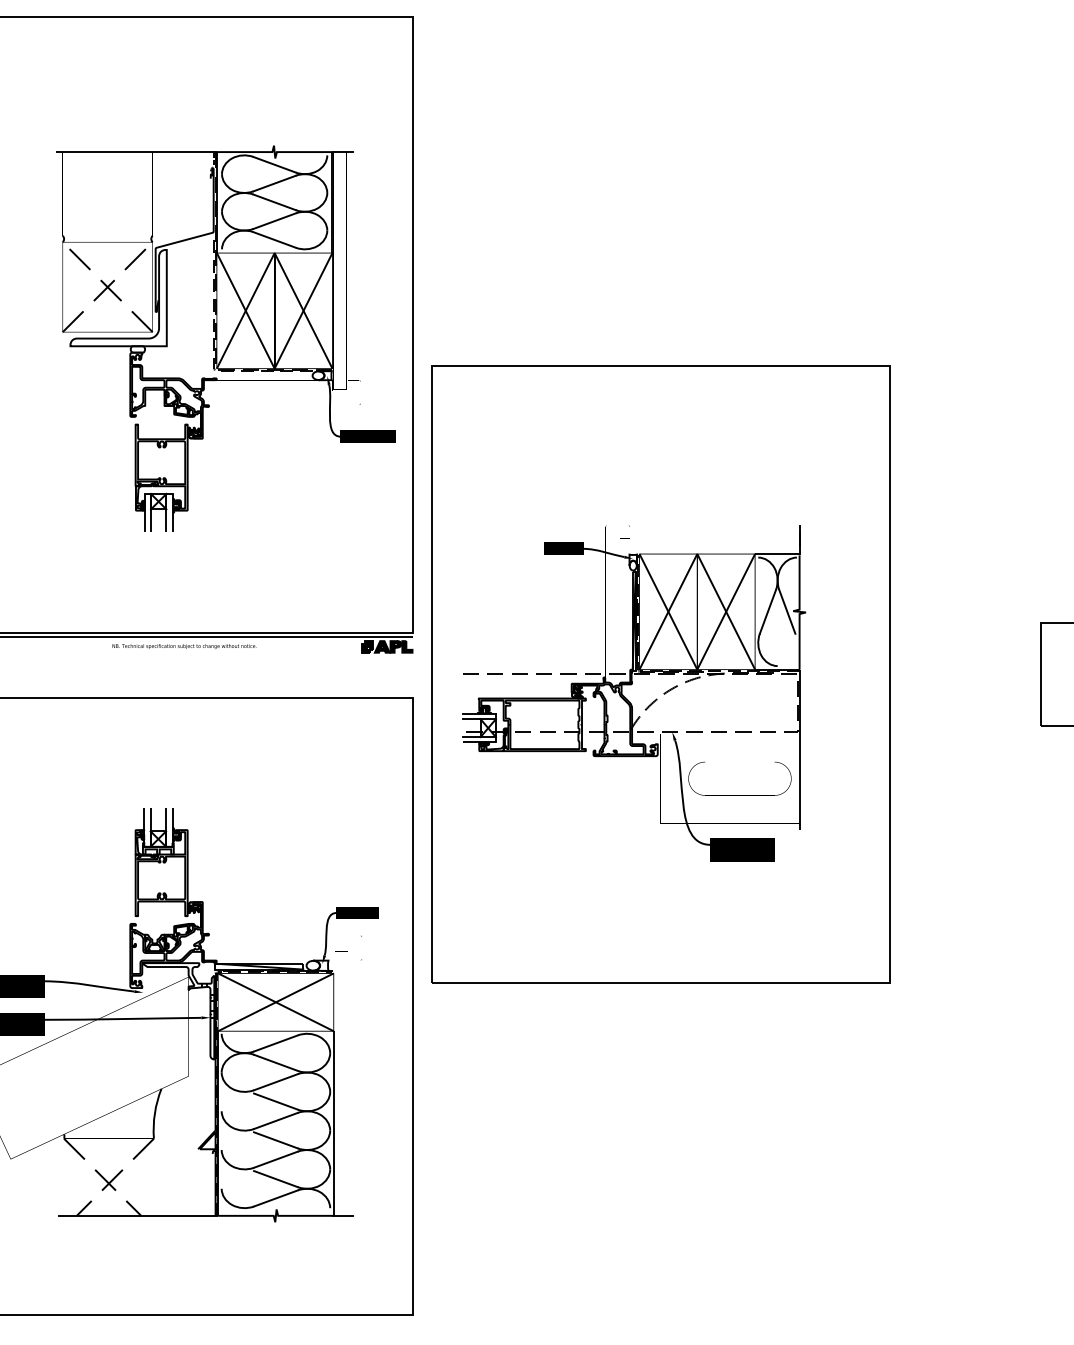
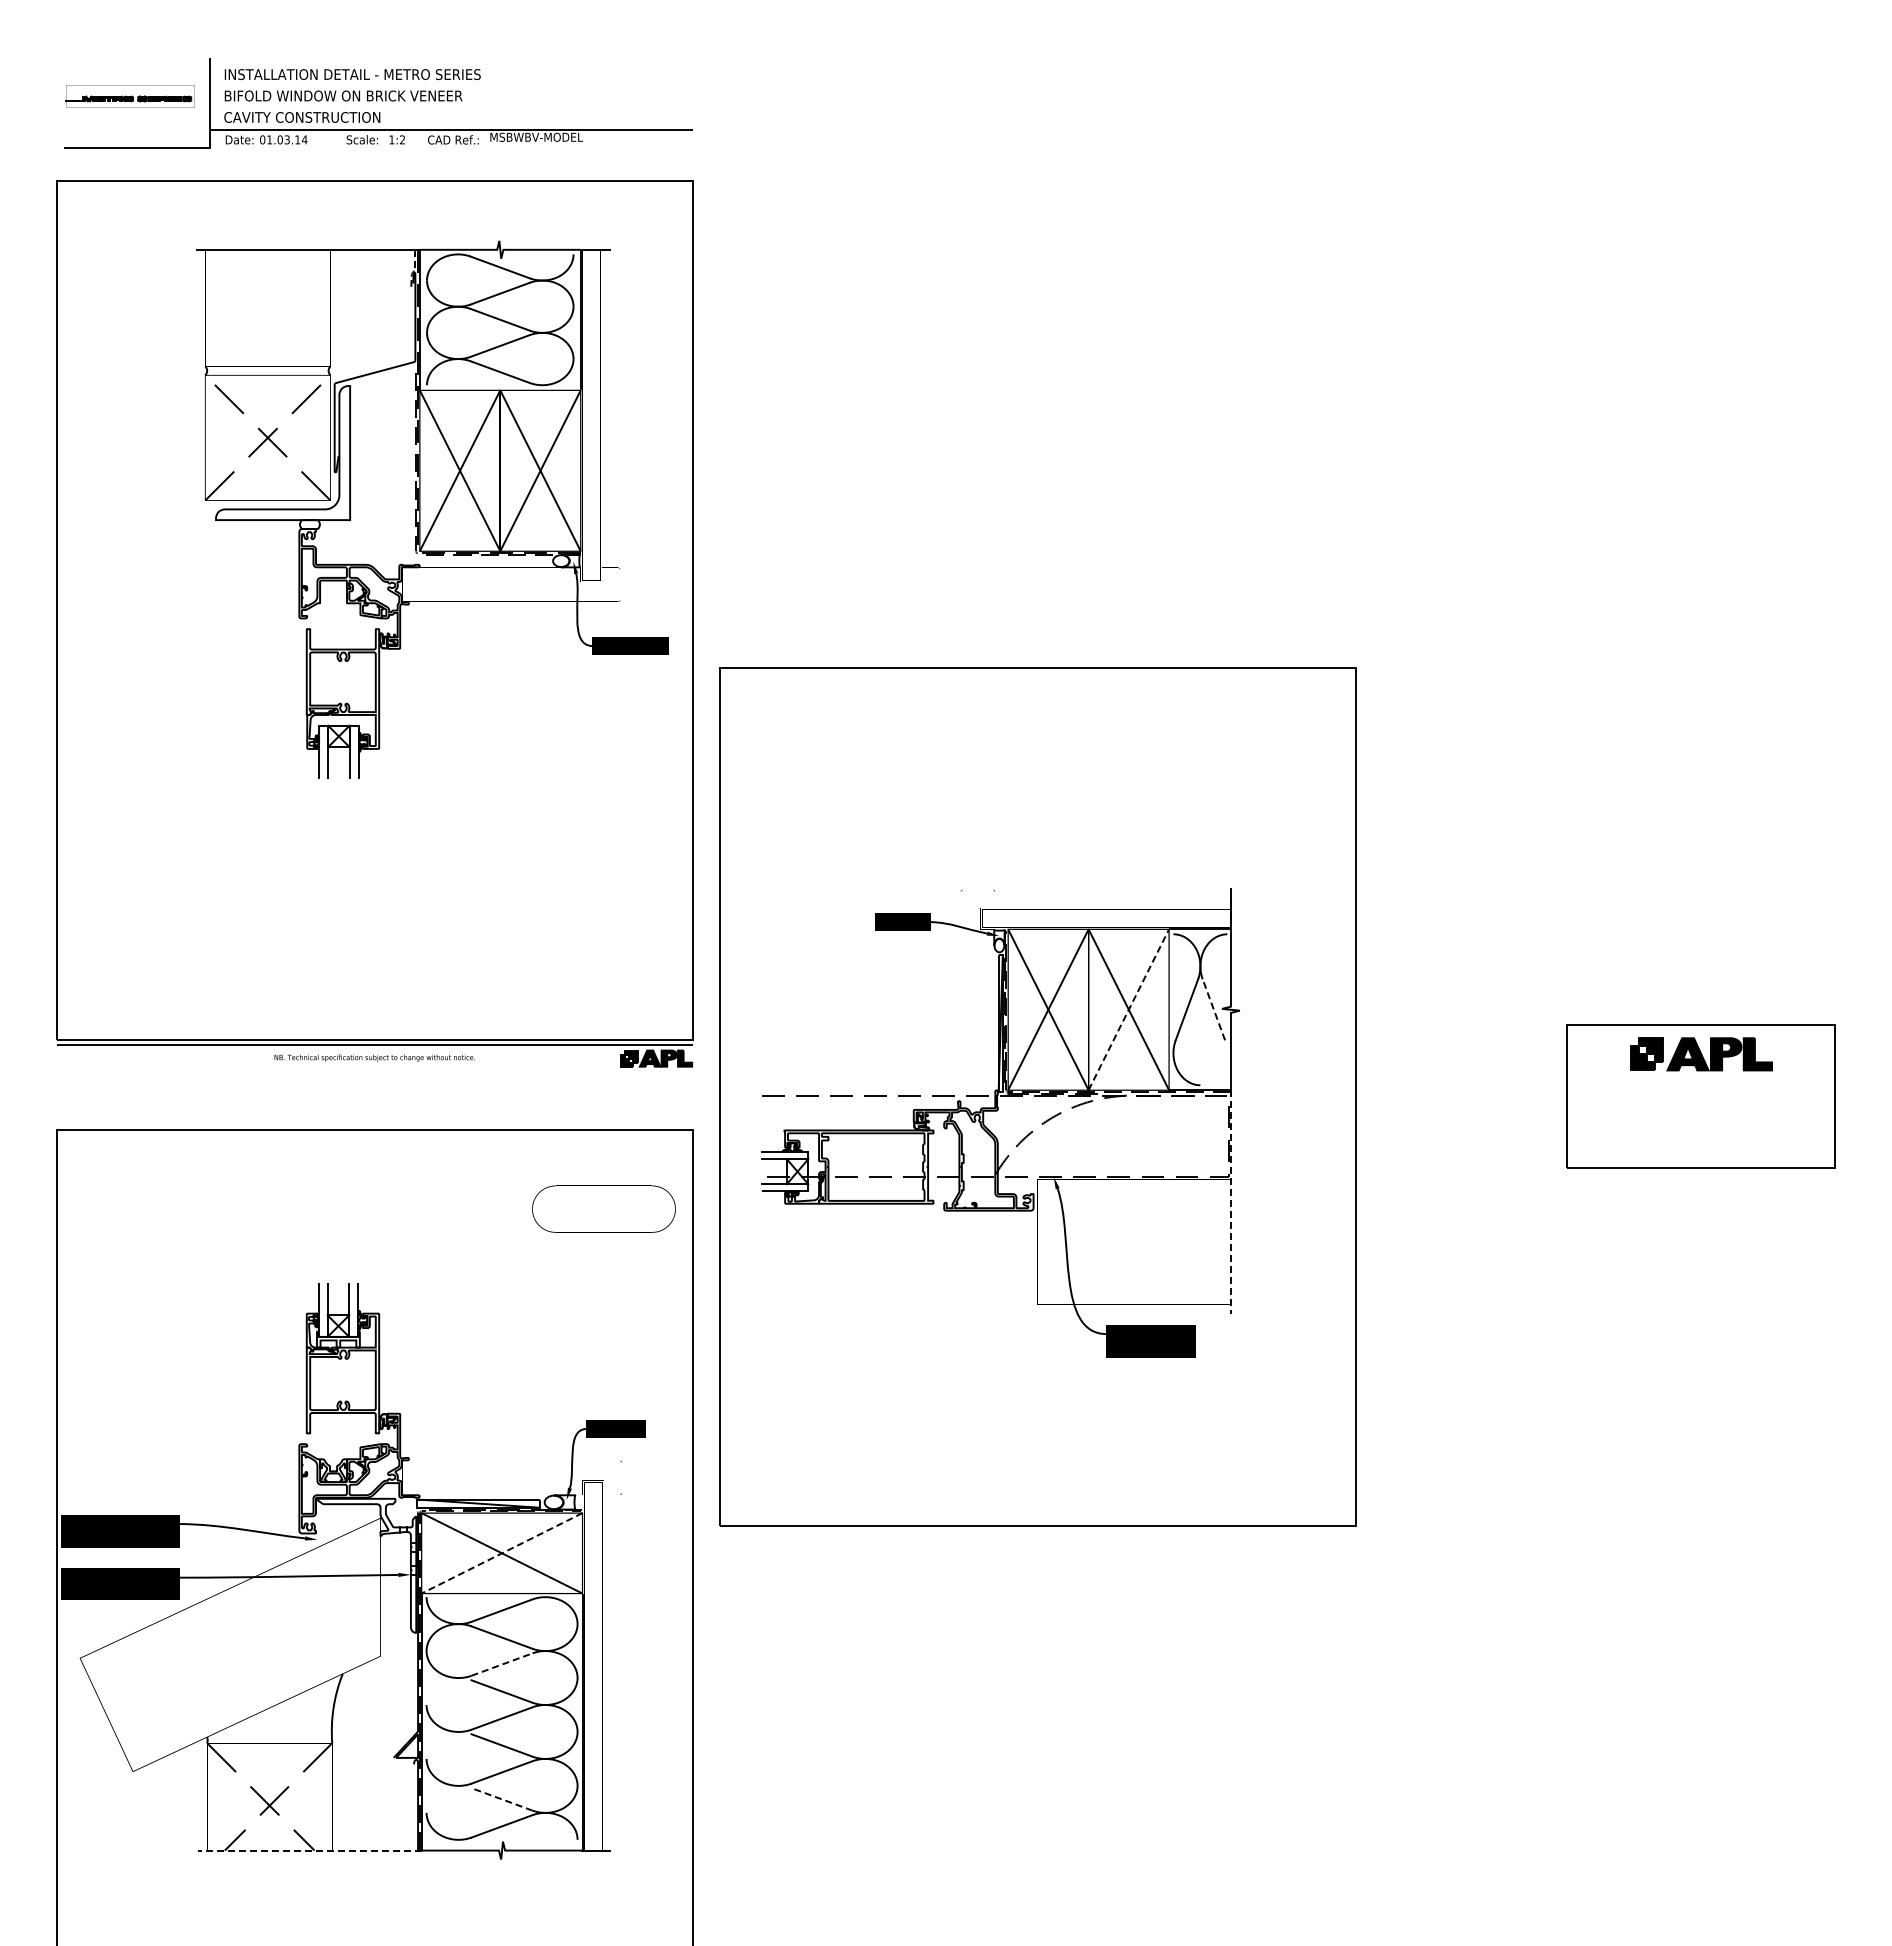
part: (225, 338) -> (432, 509), moved
line: (725, 611) -> (1128, 1009), solid -> dashed
line: (787, 611) -> (1213, 1009), solid -> dashed
line: (799, 749) -> (1230, 1201), solid -> dashed
part: (739, 778) -> (603, 1208), moved
line: (276, 1002) -> (502, 1553), solid -> dashed
line: (276, 1082) -> (502, 1664), solid -> dashed
line: (276, 1179) -> (502, 1799), solid -> dashed
line: (137, 1215) -> (309, 1850), solid -> dashed

